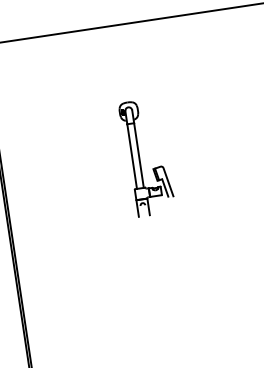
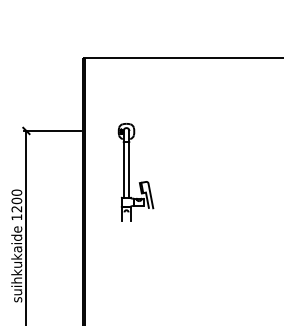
part: (146, 157) -> (135, 172), moved

